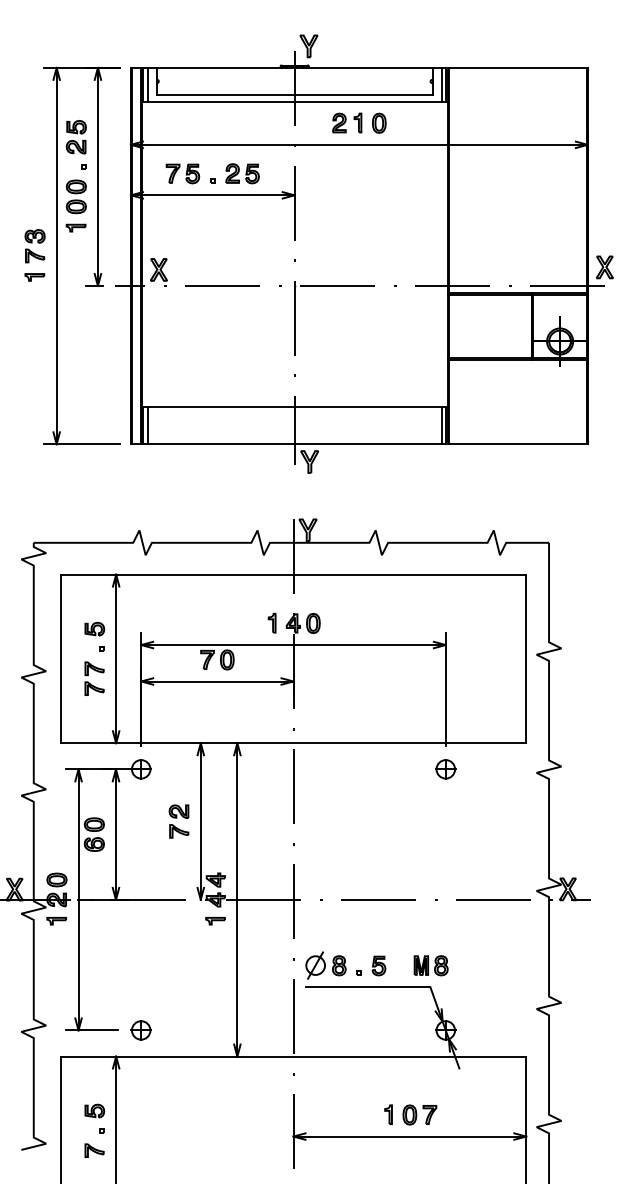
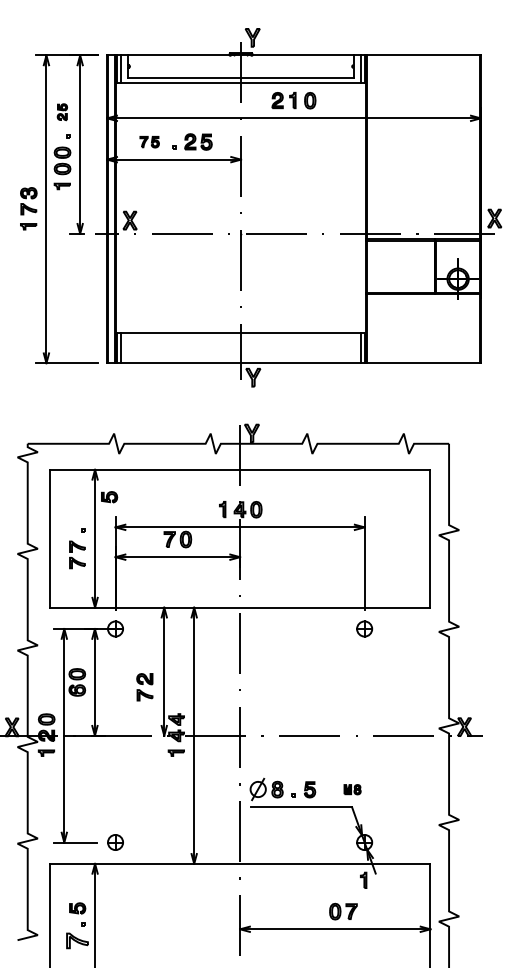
part: (75, 137) -> (61, 112), size x0.6
part: (182, 173) -> (149, 141), size x0.7
part: (94, 628) -> (109, 496), moved
part: (178, 821) -> (144, 687), moved
part: (430, 965) -> (352, 789), size x0.6
part: (388, 1114) -> (363, 880), moved
part: (94, 1150) -> (77, 940), size x1.4

